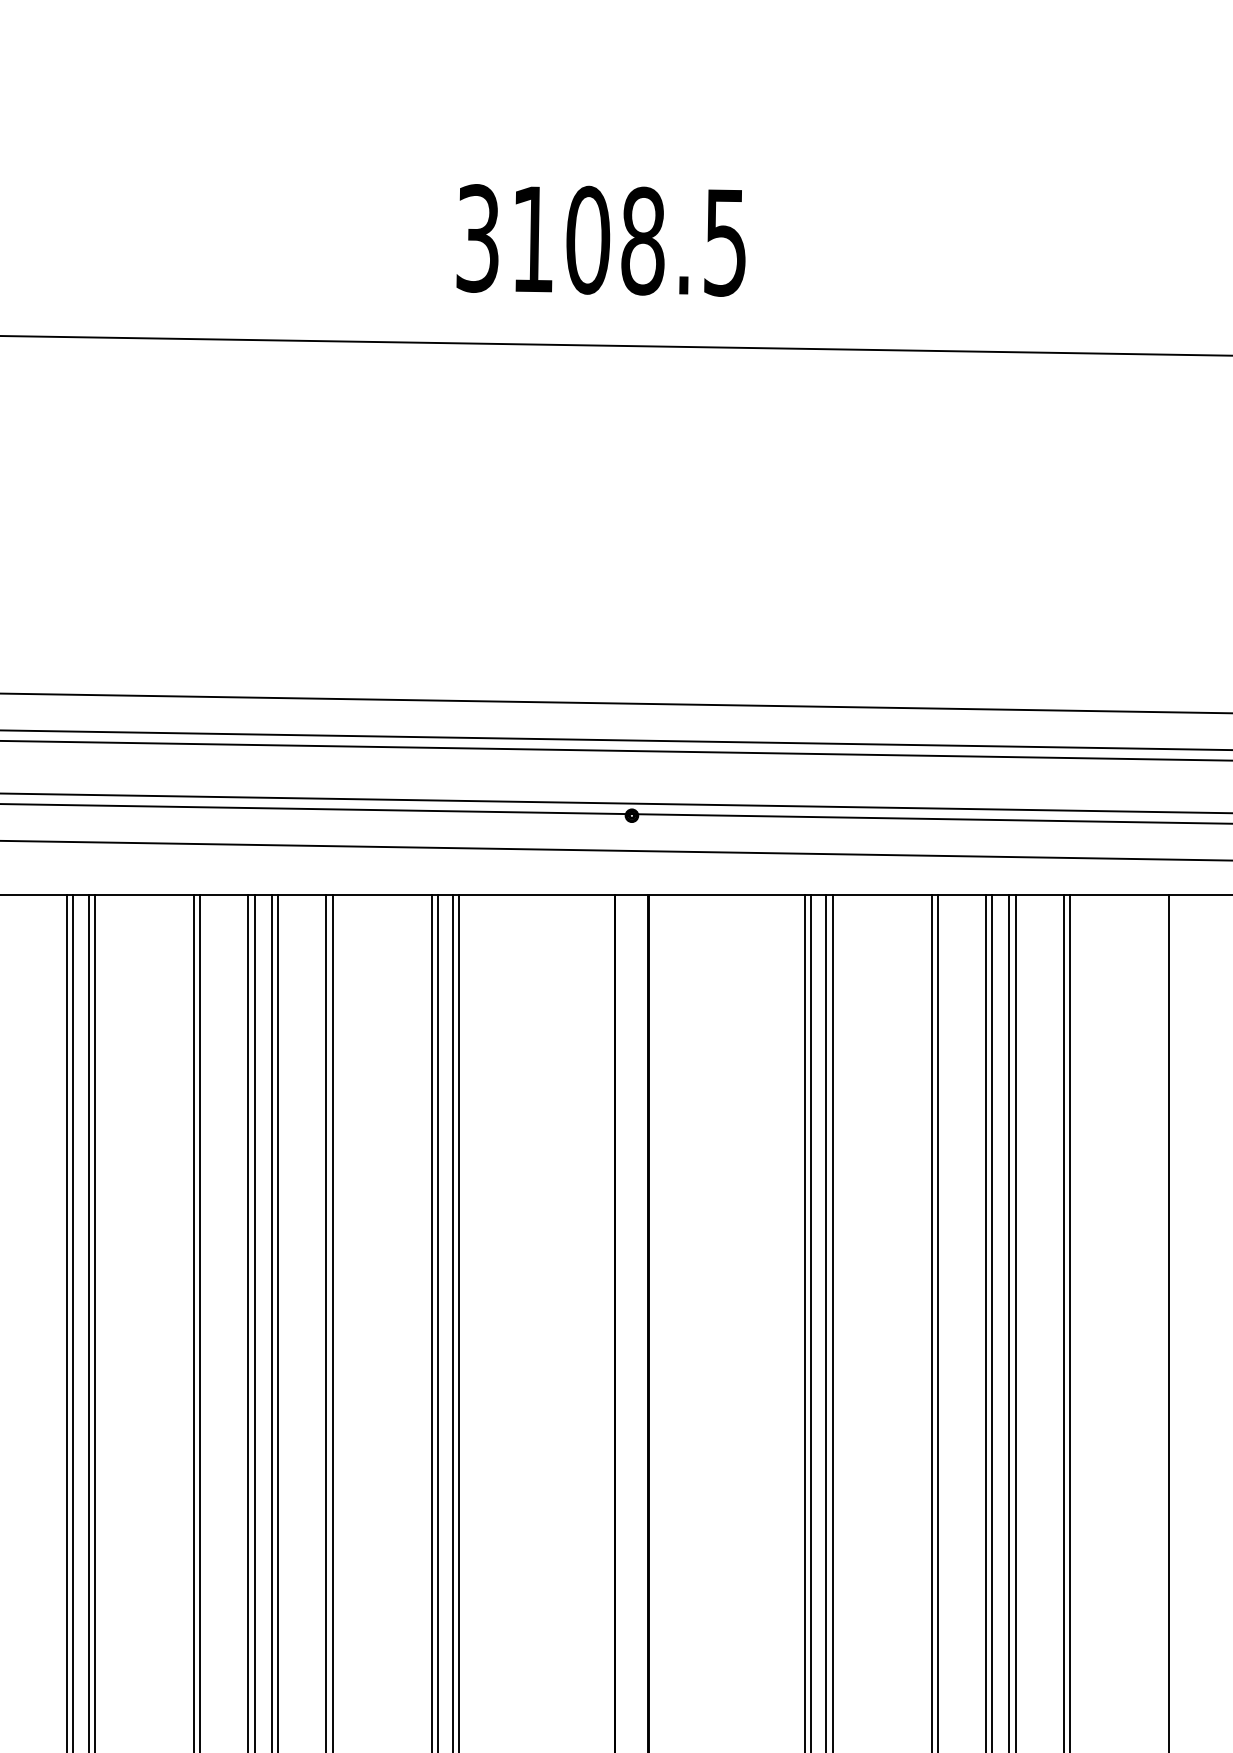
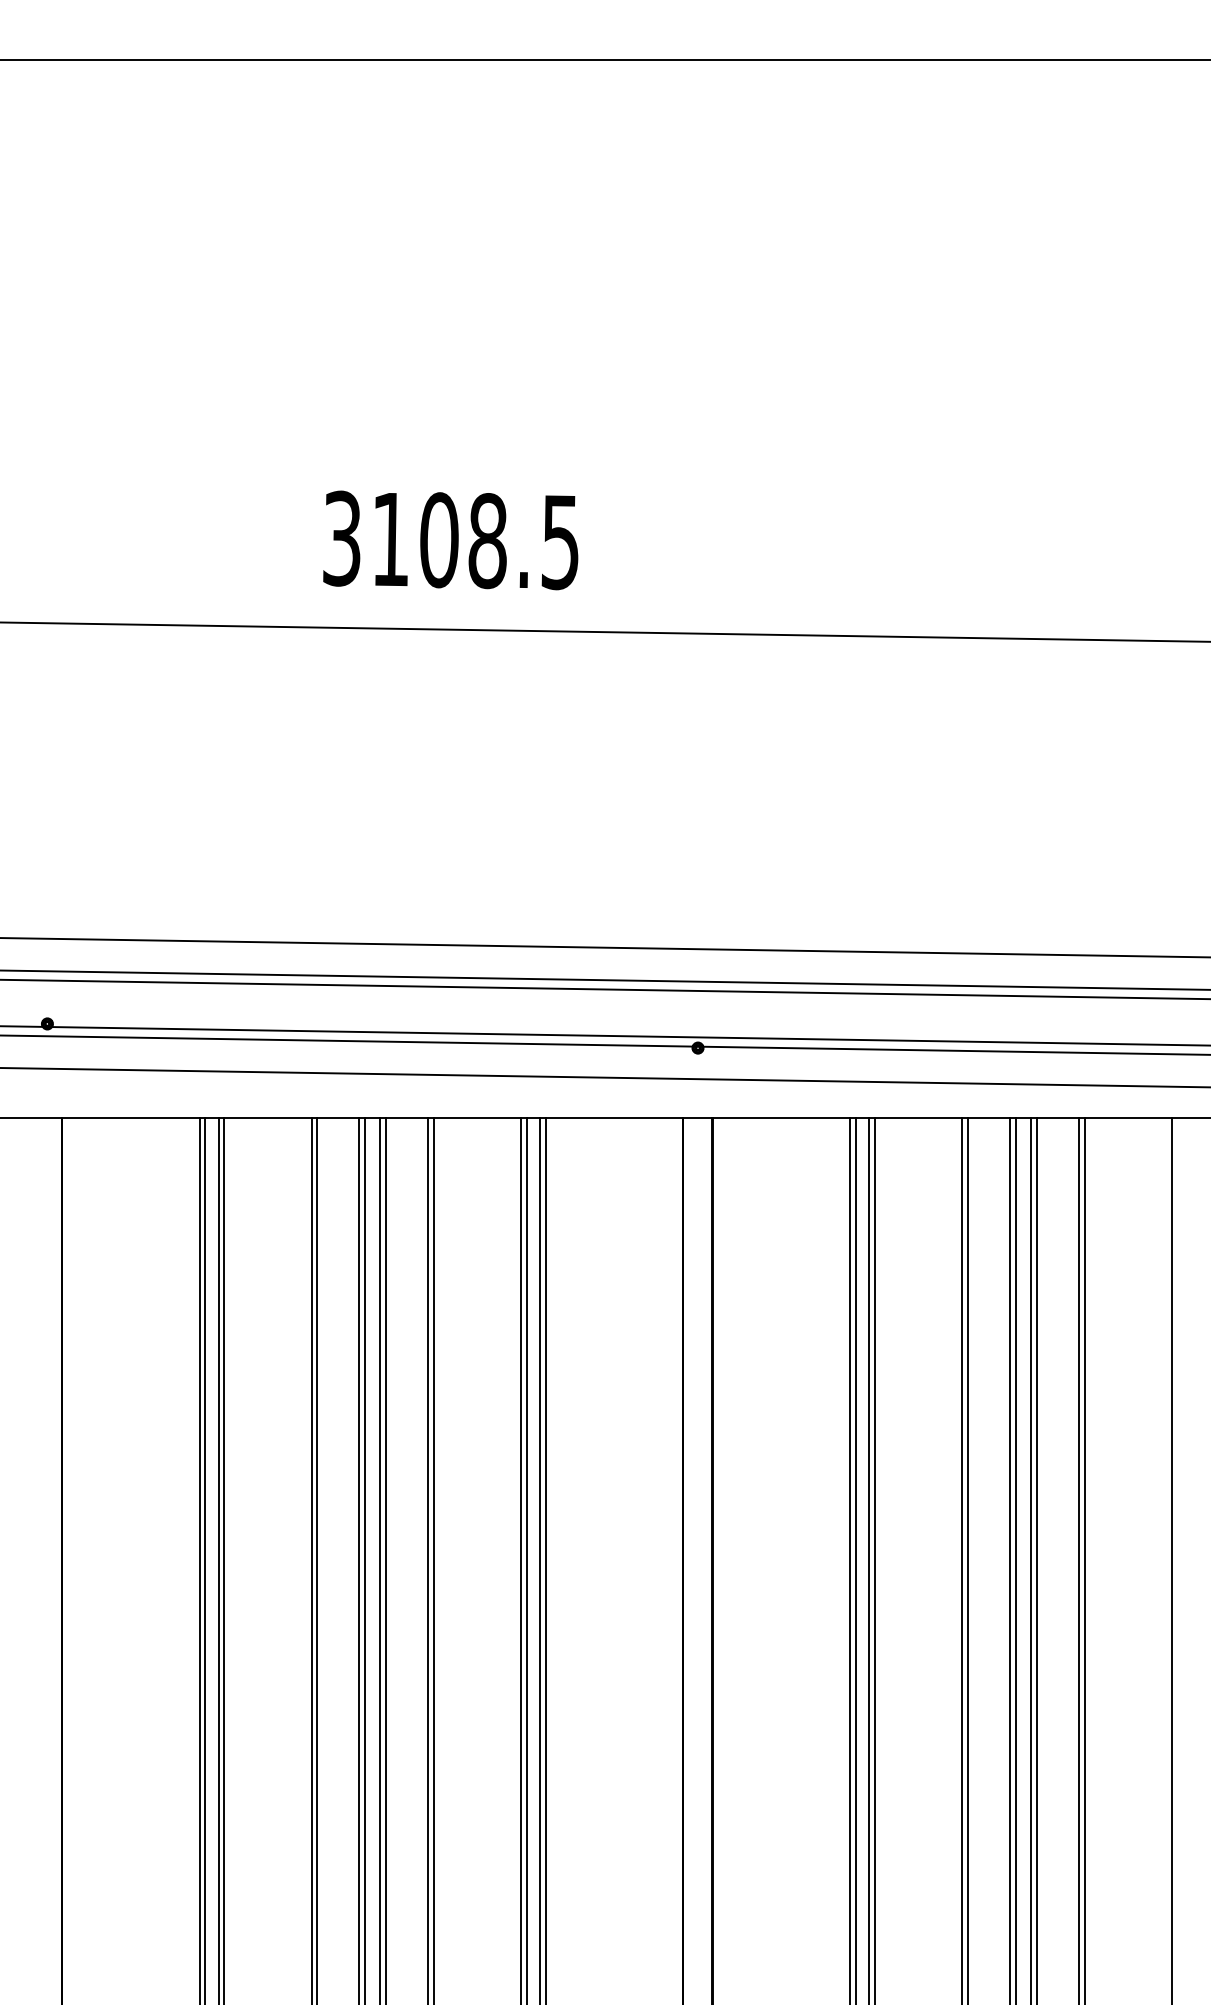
text: (600, 240) -> (450, 540), moved

